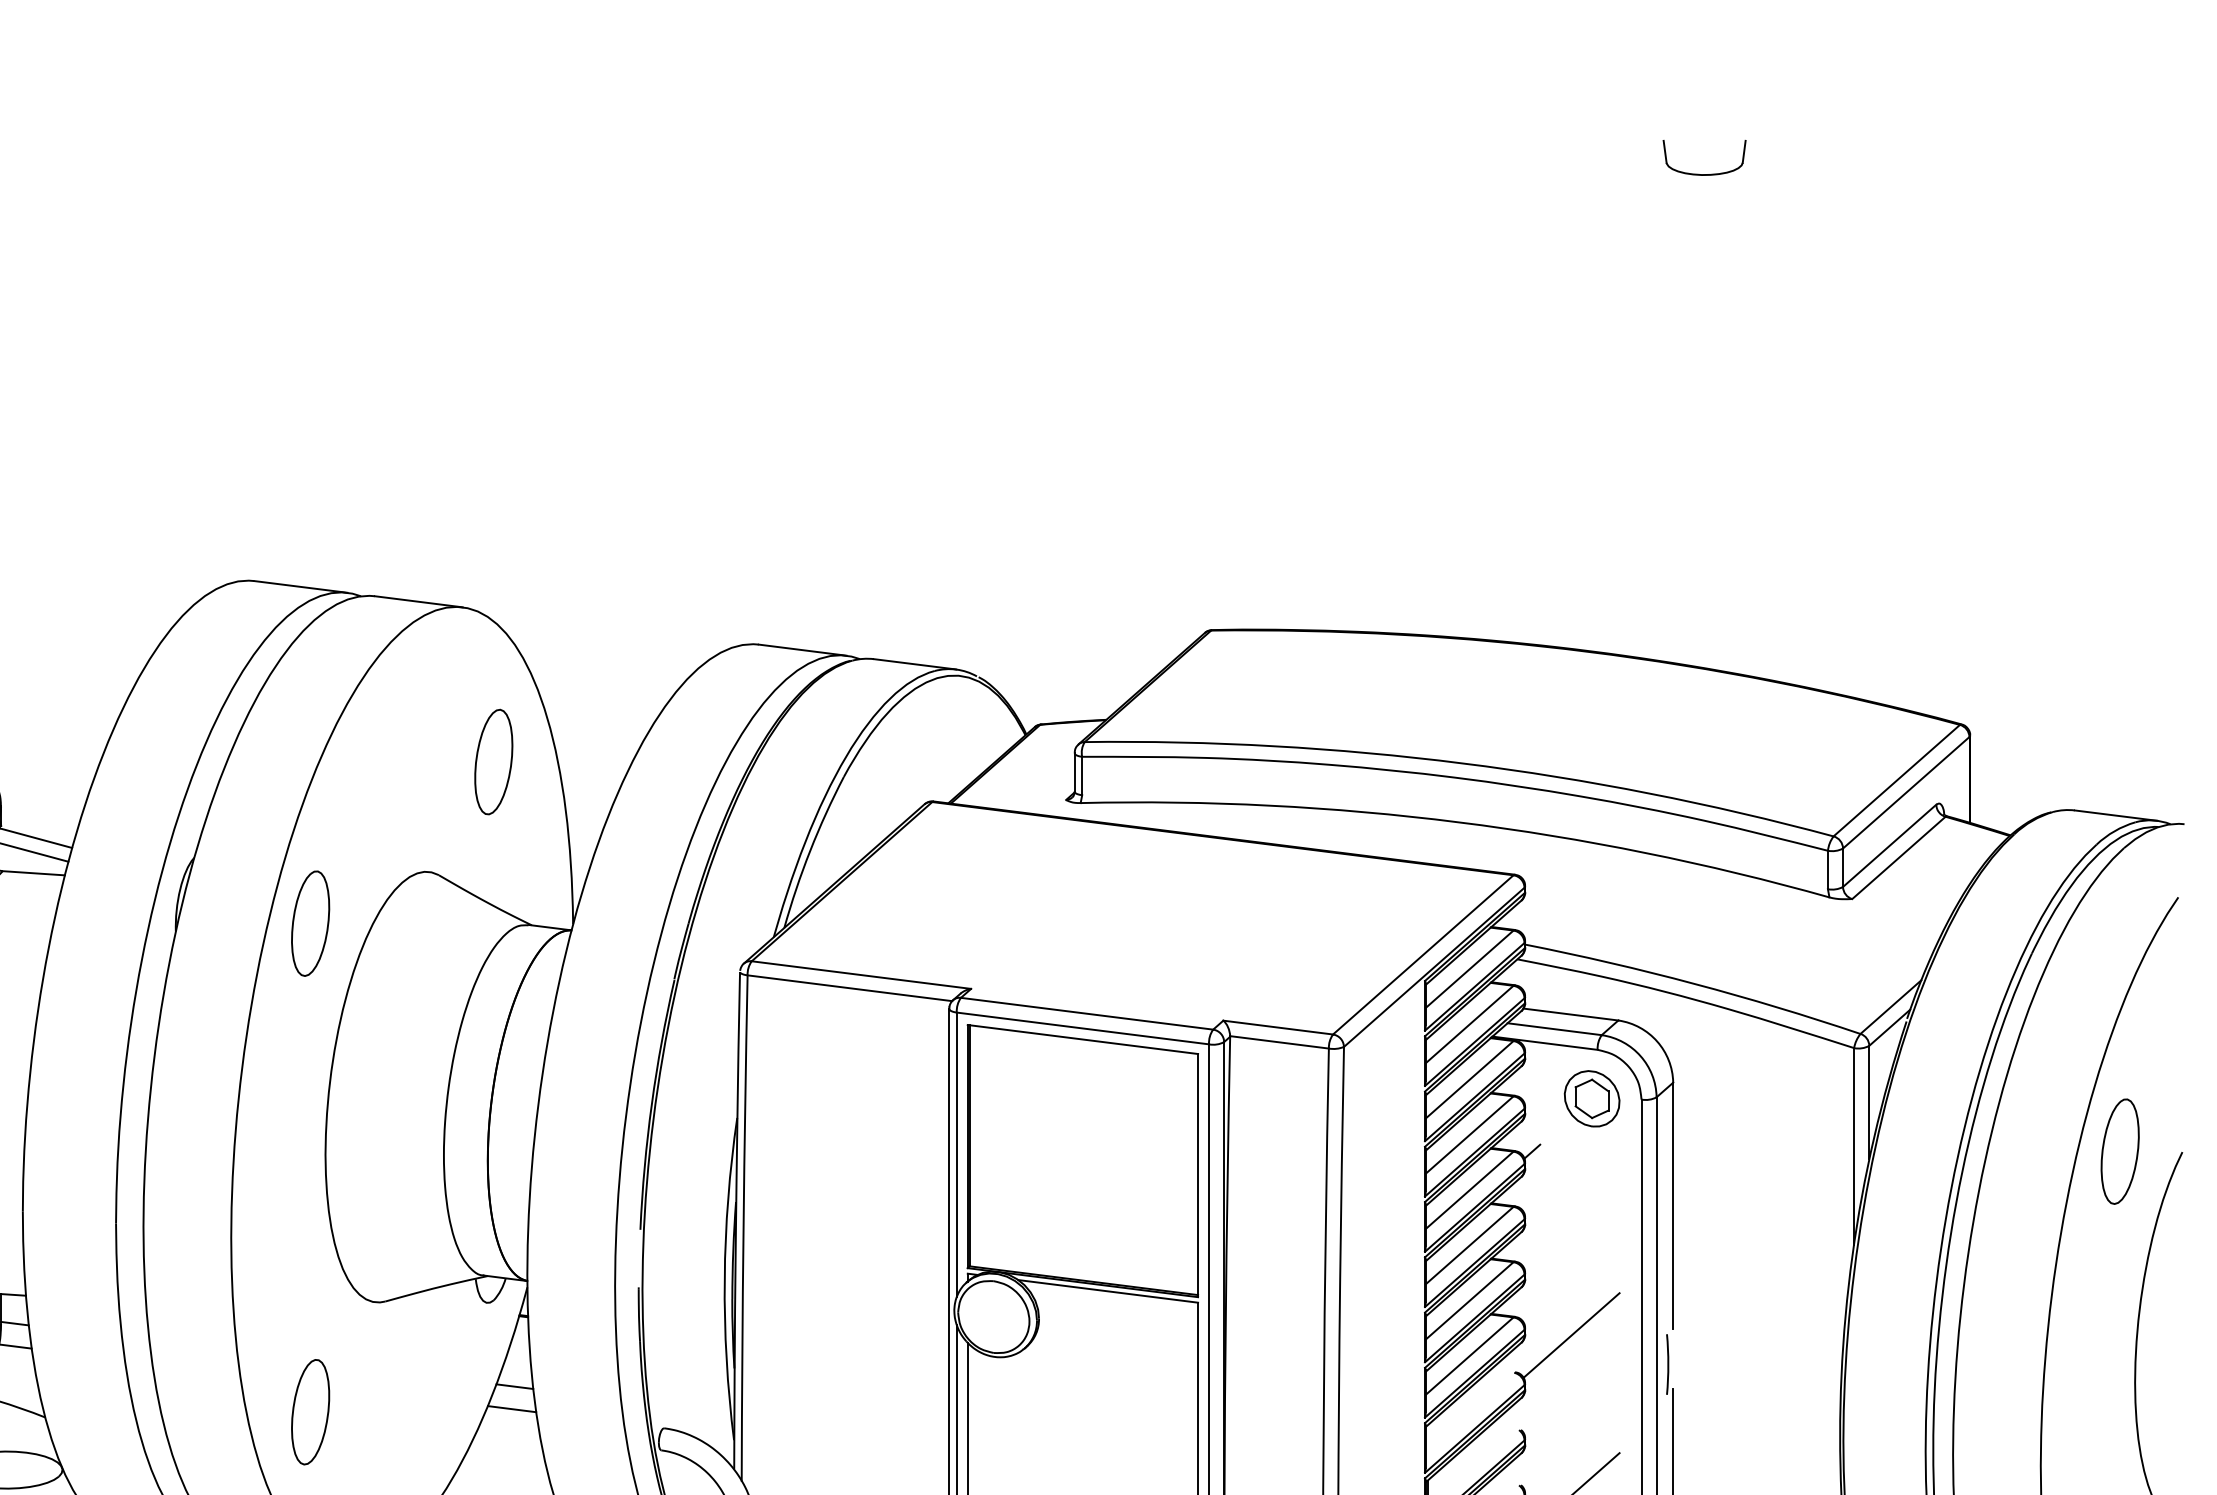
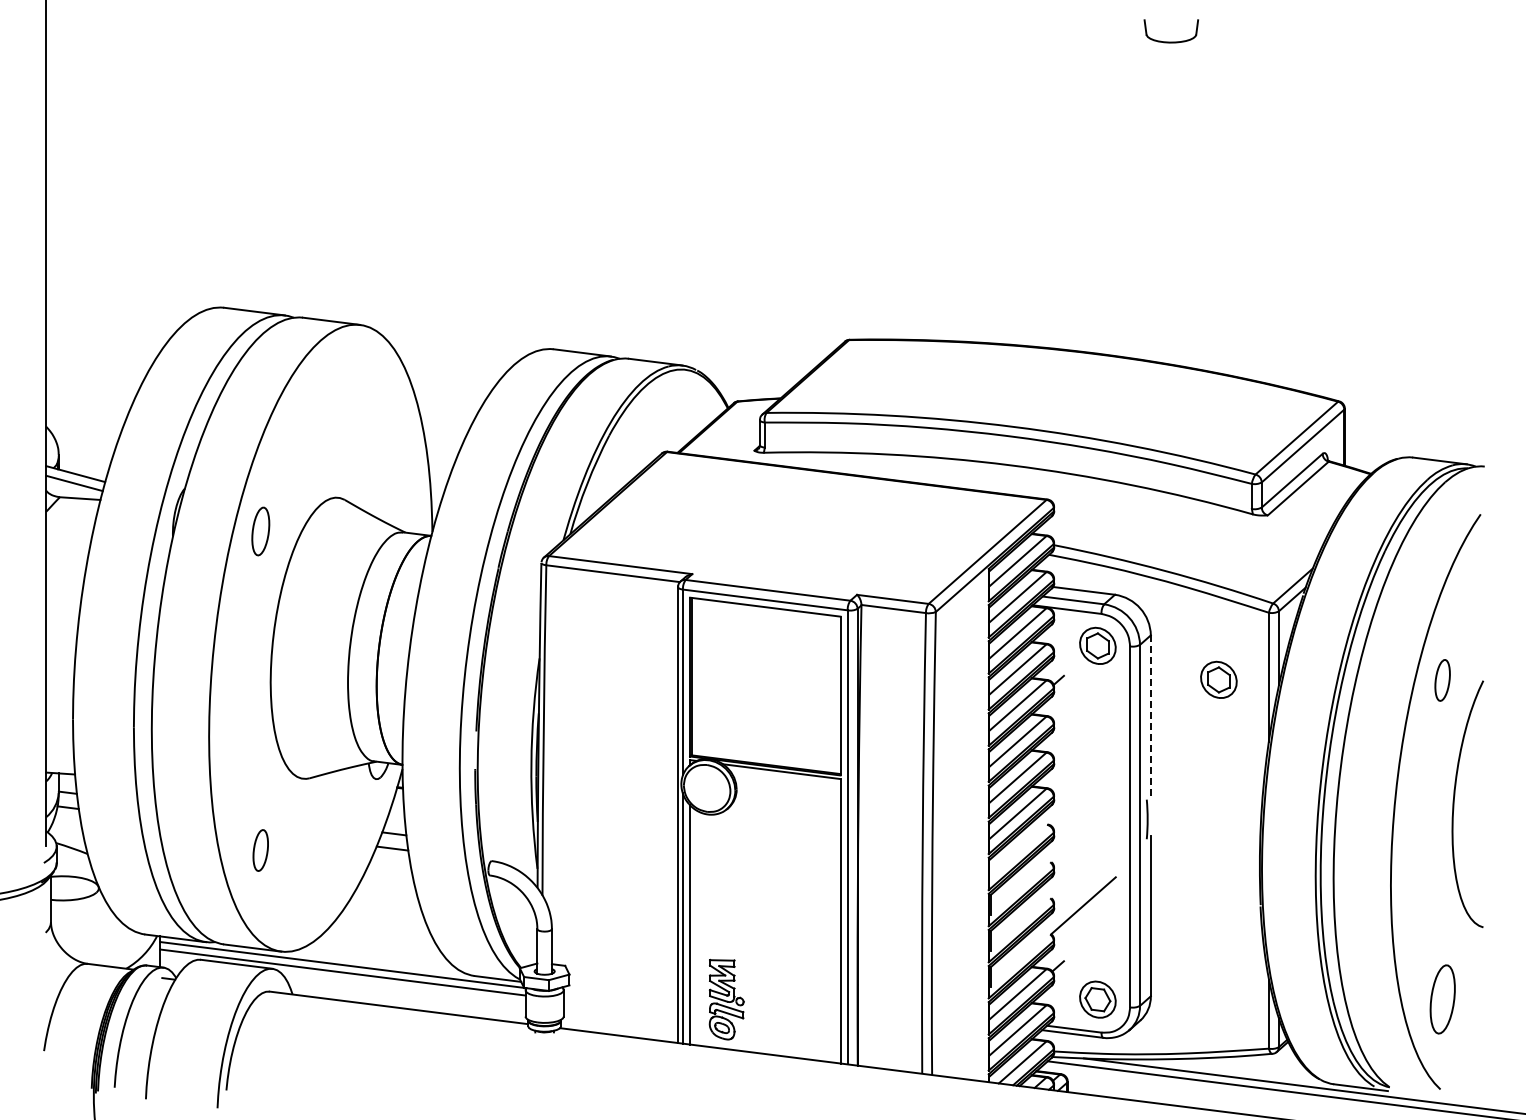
part: (493, 761) -> (380, 425), removed
part: (309, 923) -> (260, 531), size x0.7
part: (1776, 1150) -> (1218, 679), added
part: (2119, 1151) -> (1442, 680), size x0.6
line: (1672, 1205) -> (1150, 715), solid -> dashed
line: (1571, 1335) -> (1084, 800), removed
part: (309, 1412) -> (260, 850), size x0.6

